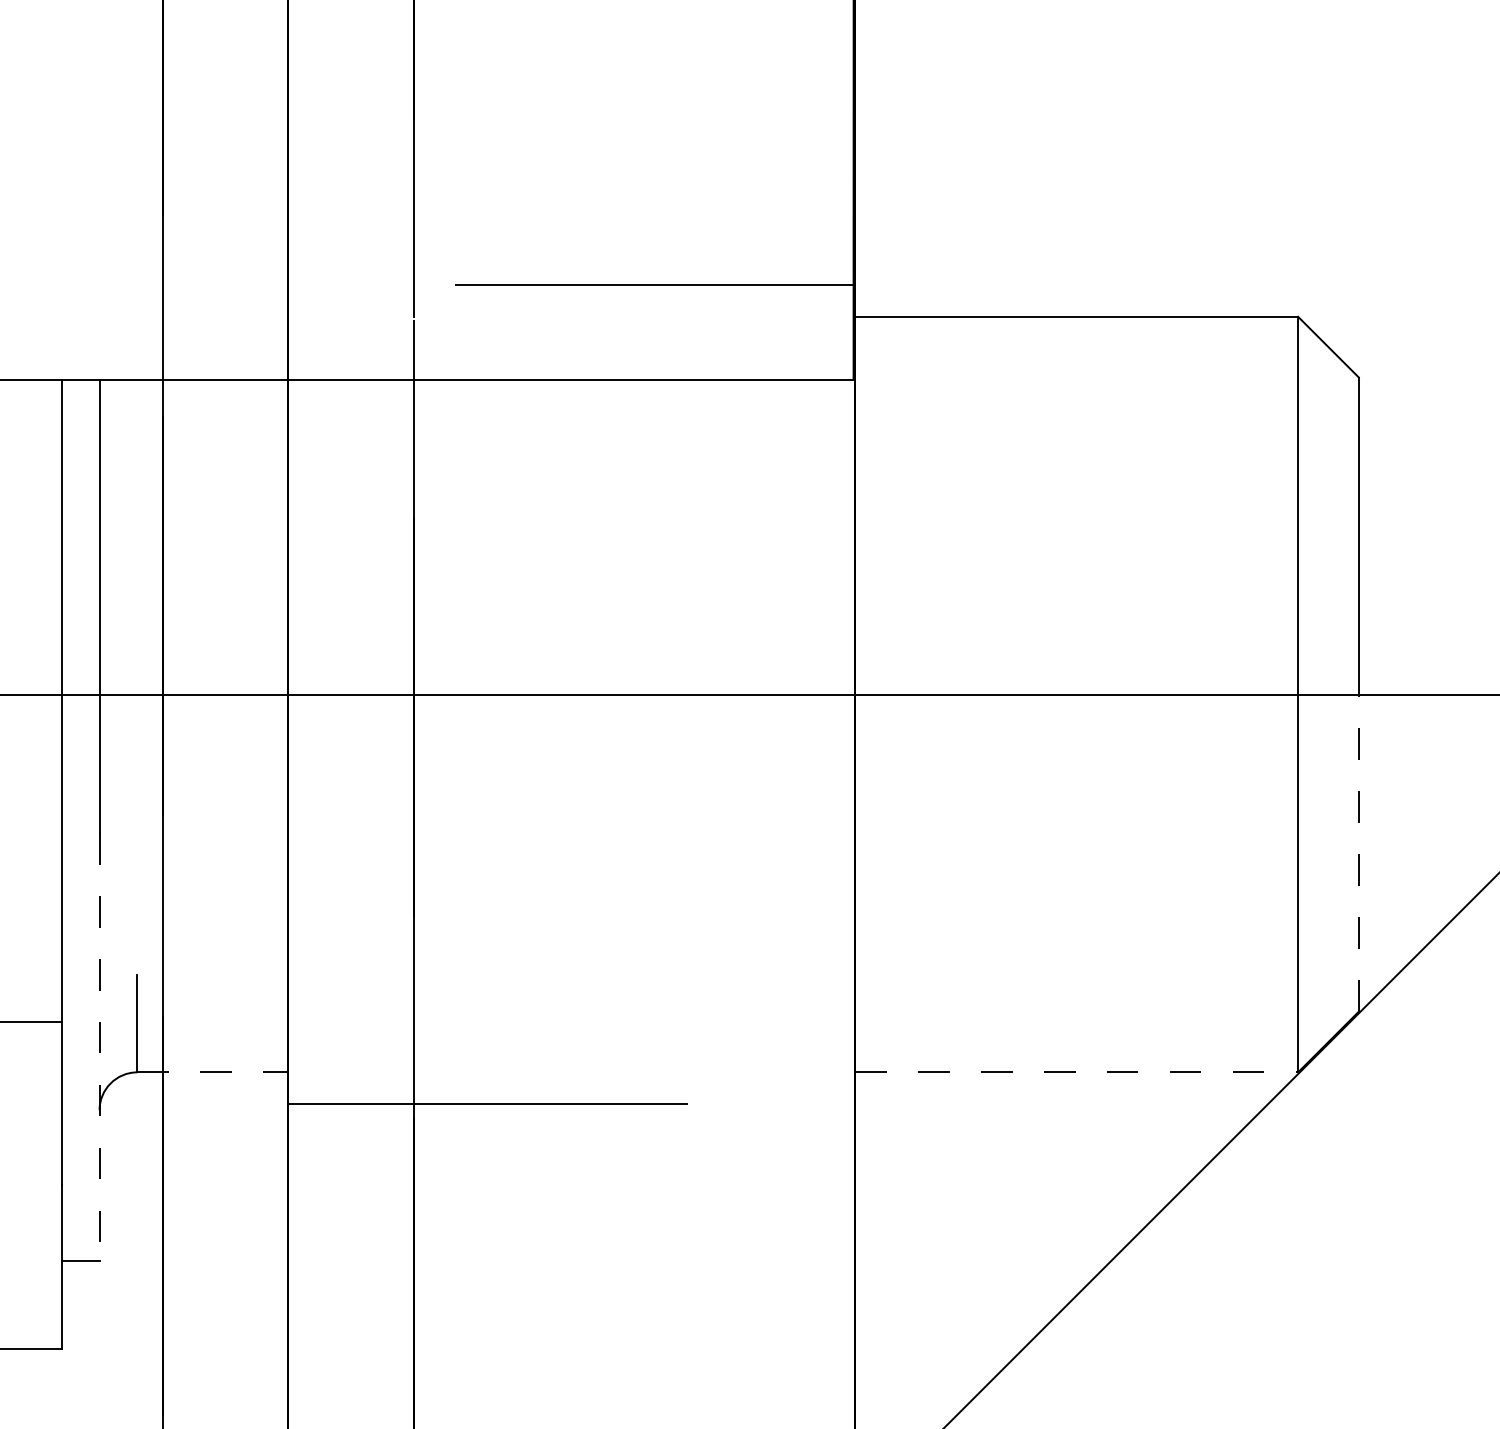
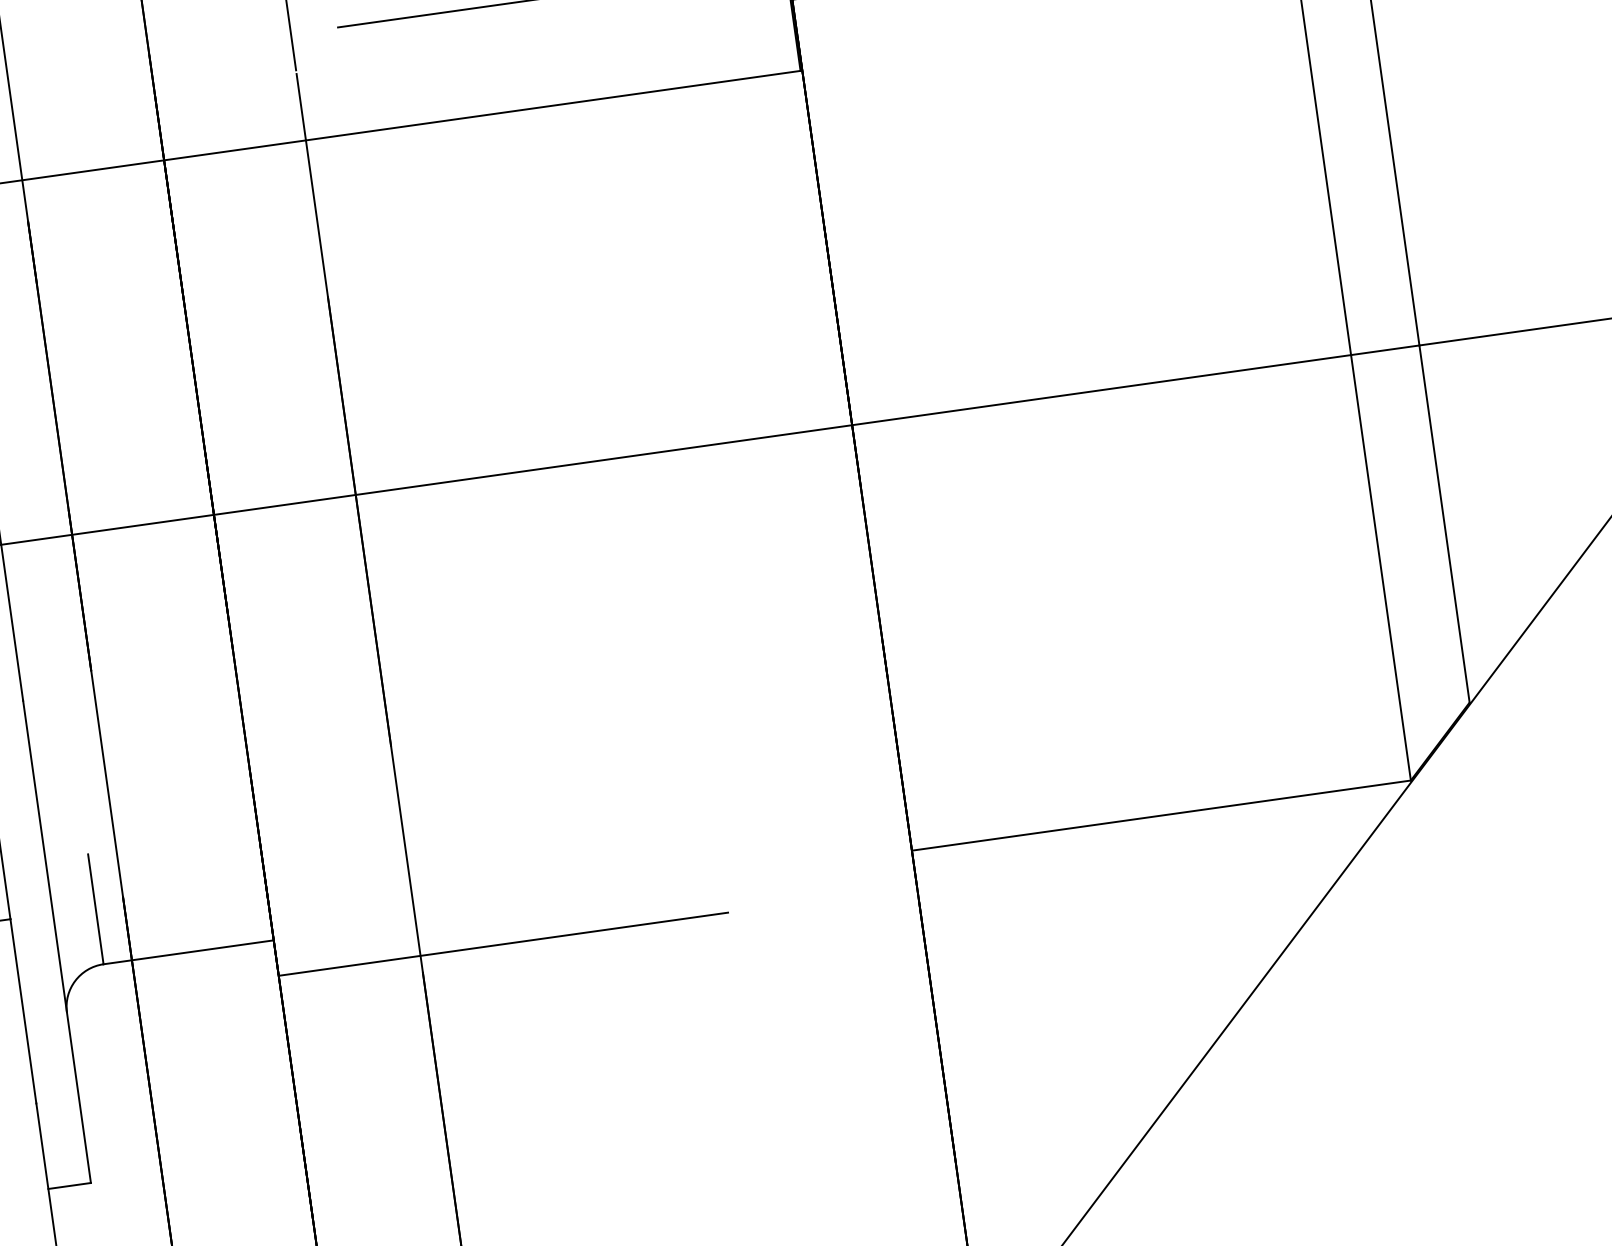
line: (1358, 853) -> (1444, 524), dashed -> solid
line: (99, 1047) -> (56, 942), dashed -> solid
line: (212, 1072) -> (188, 952), dashed -> solid
line: (1076, 1072) -> (1161, 815), dashed -> solid

